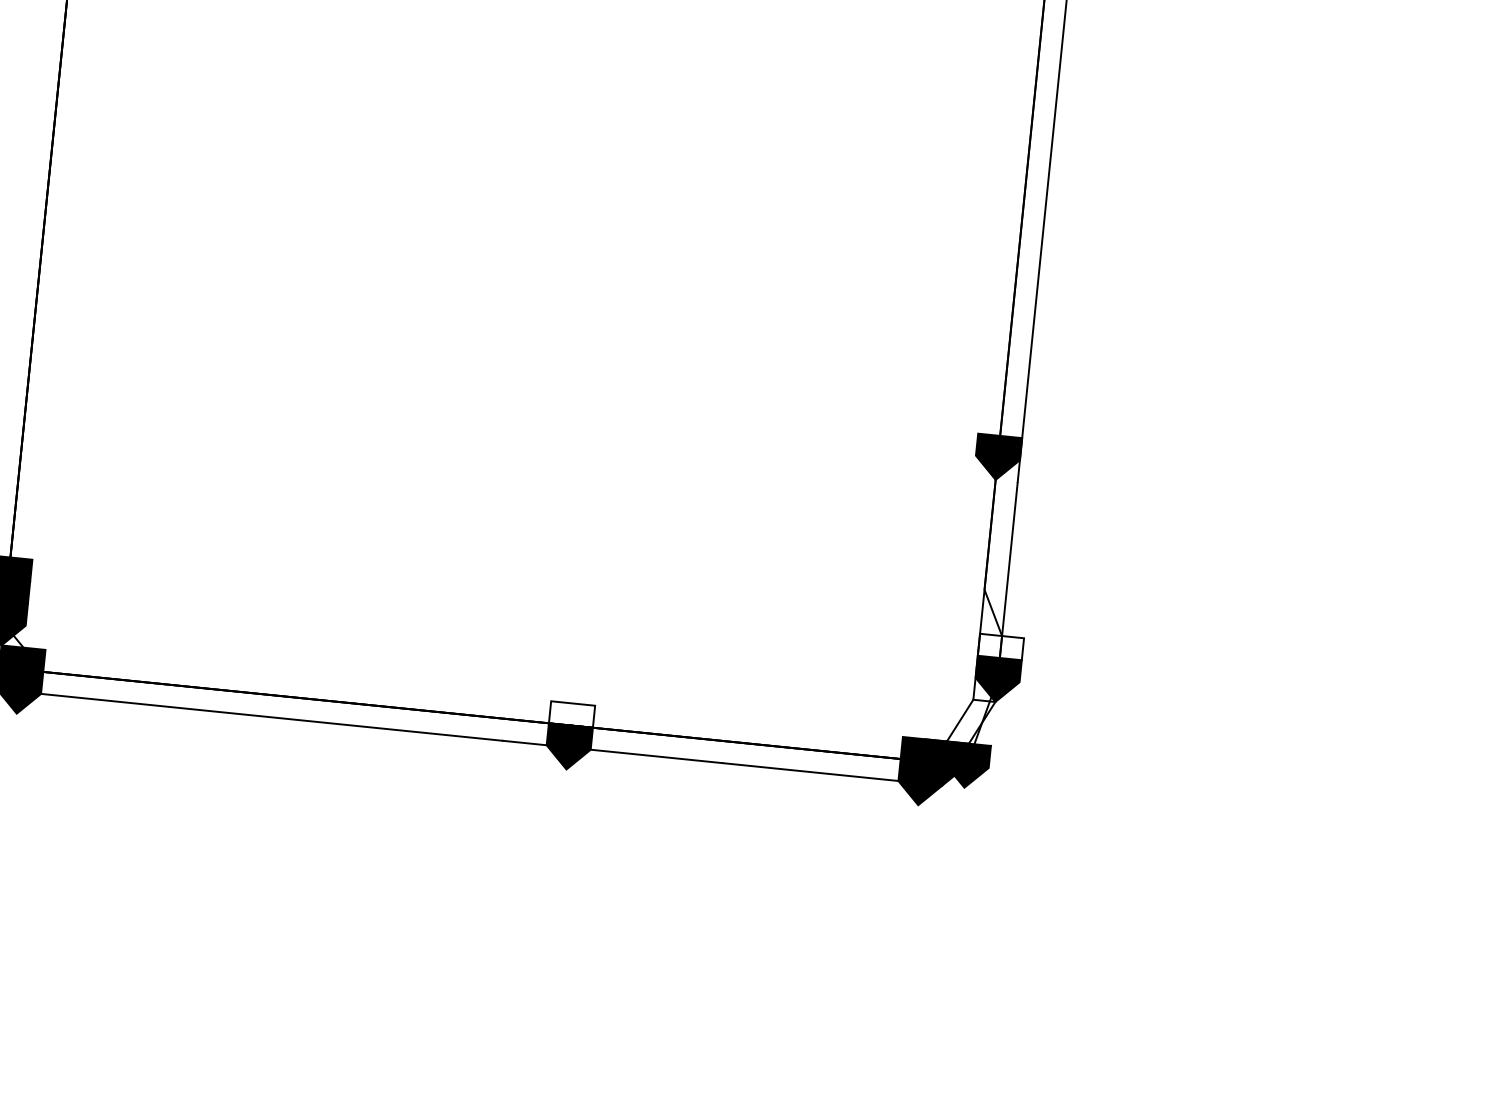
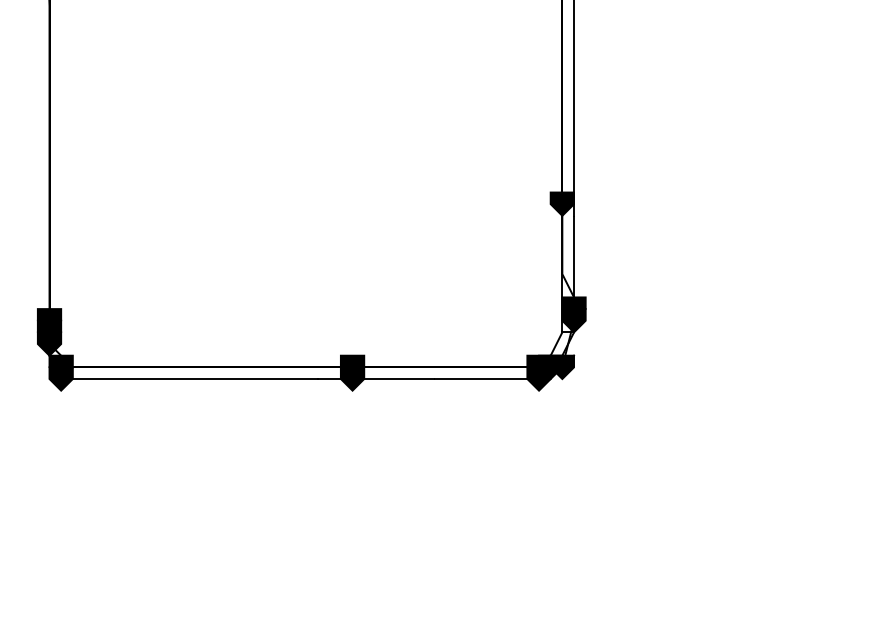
fill: (998, 656) -> (573, 308), added
fill: (570, 725) -> (352, 367), added

